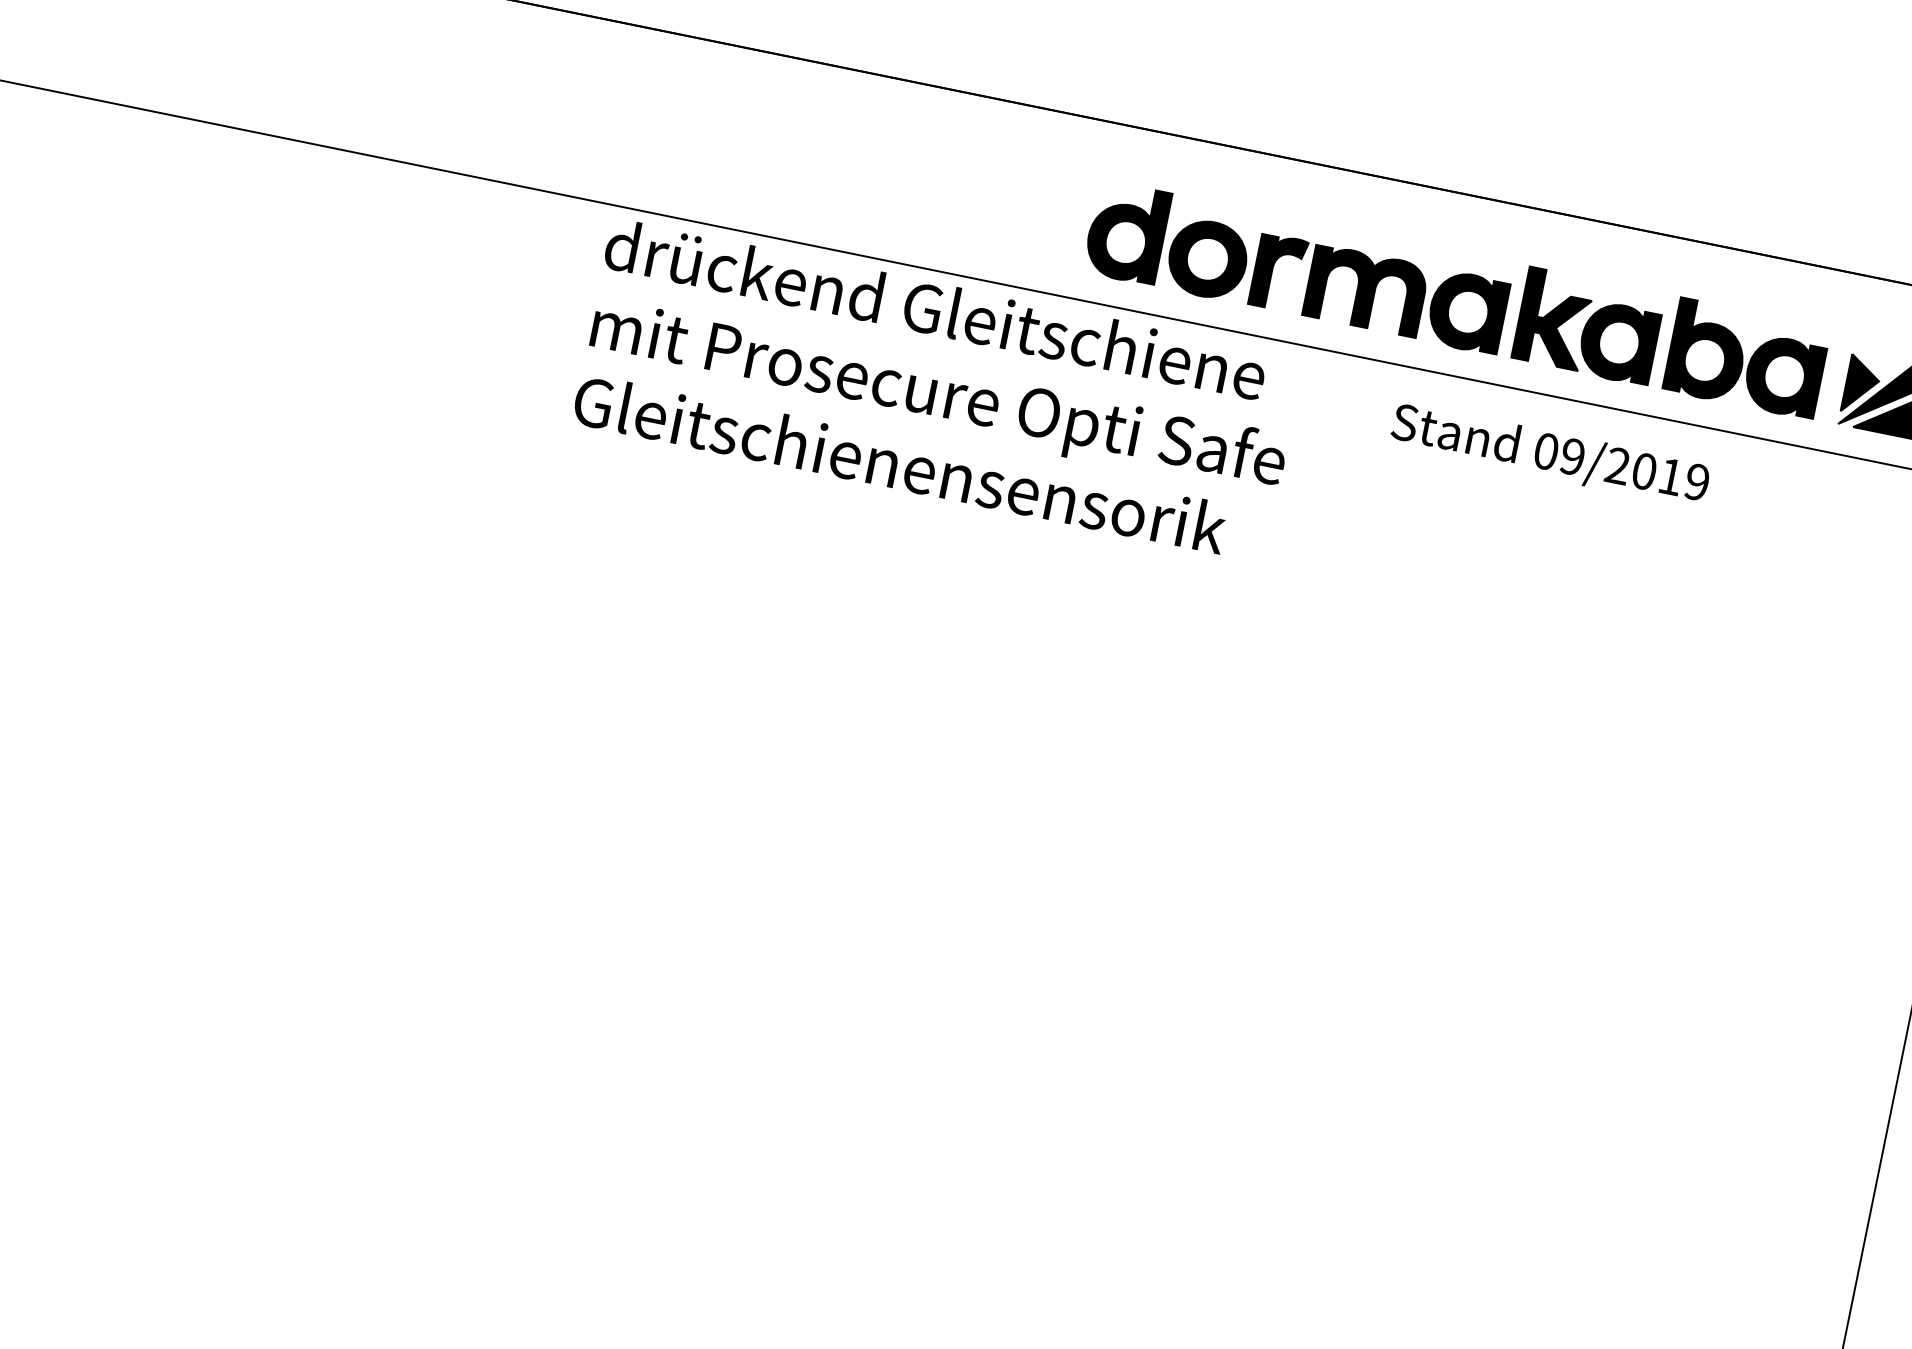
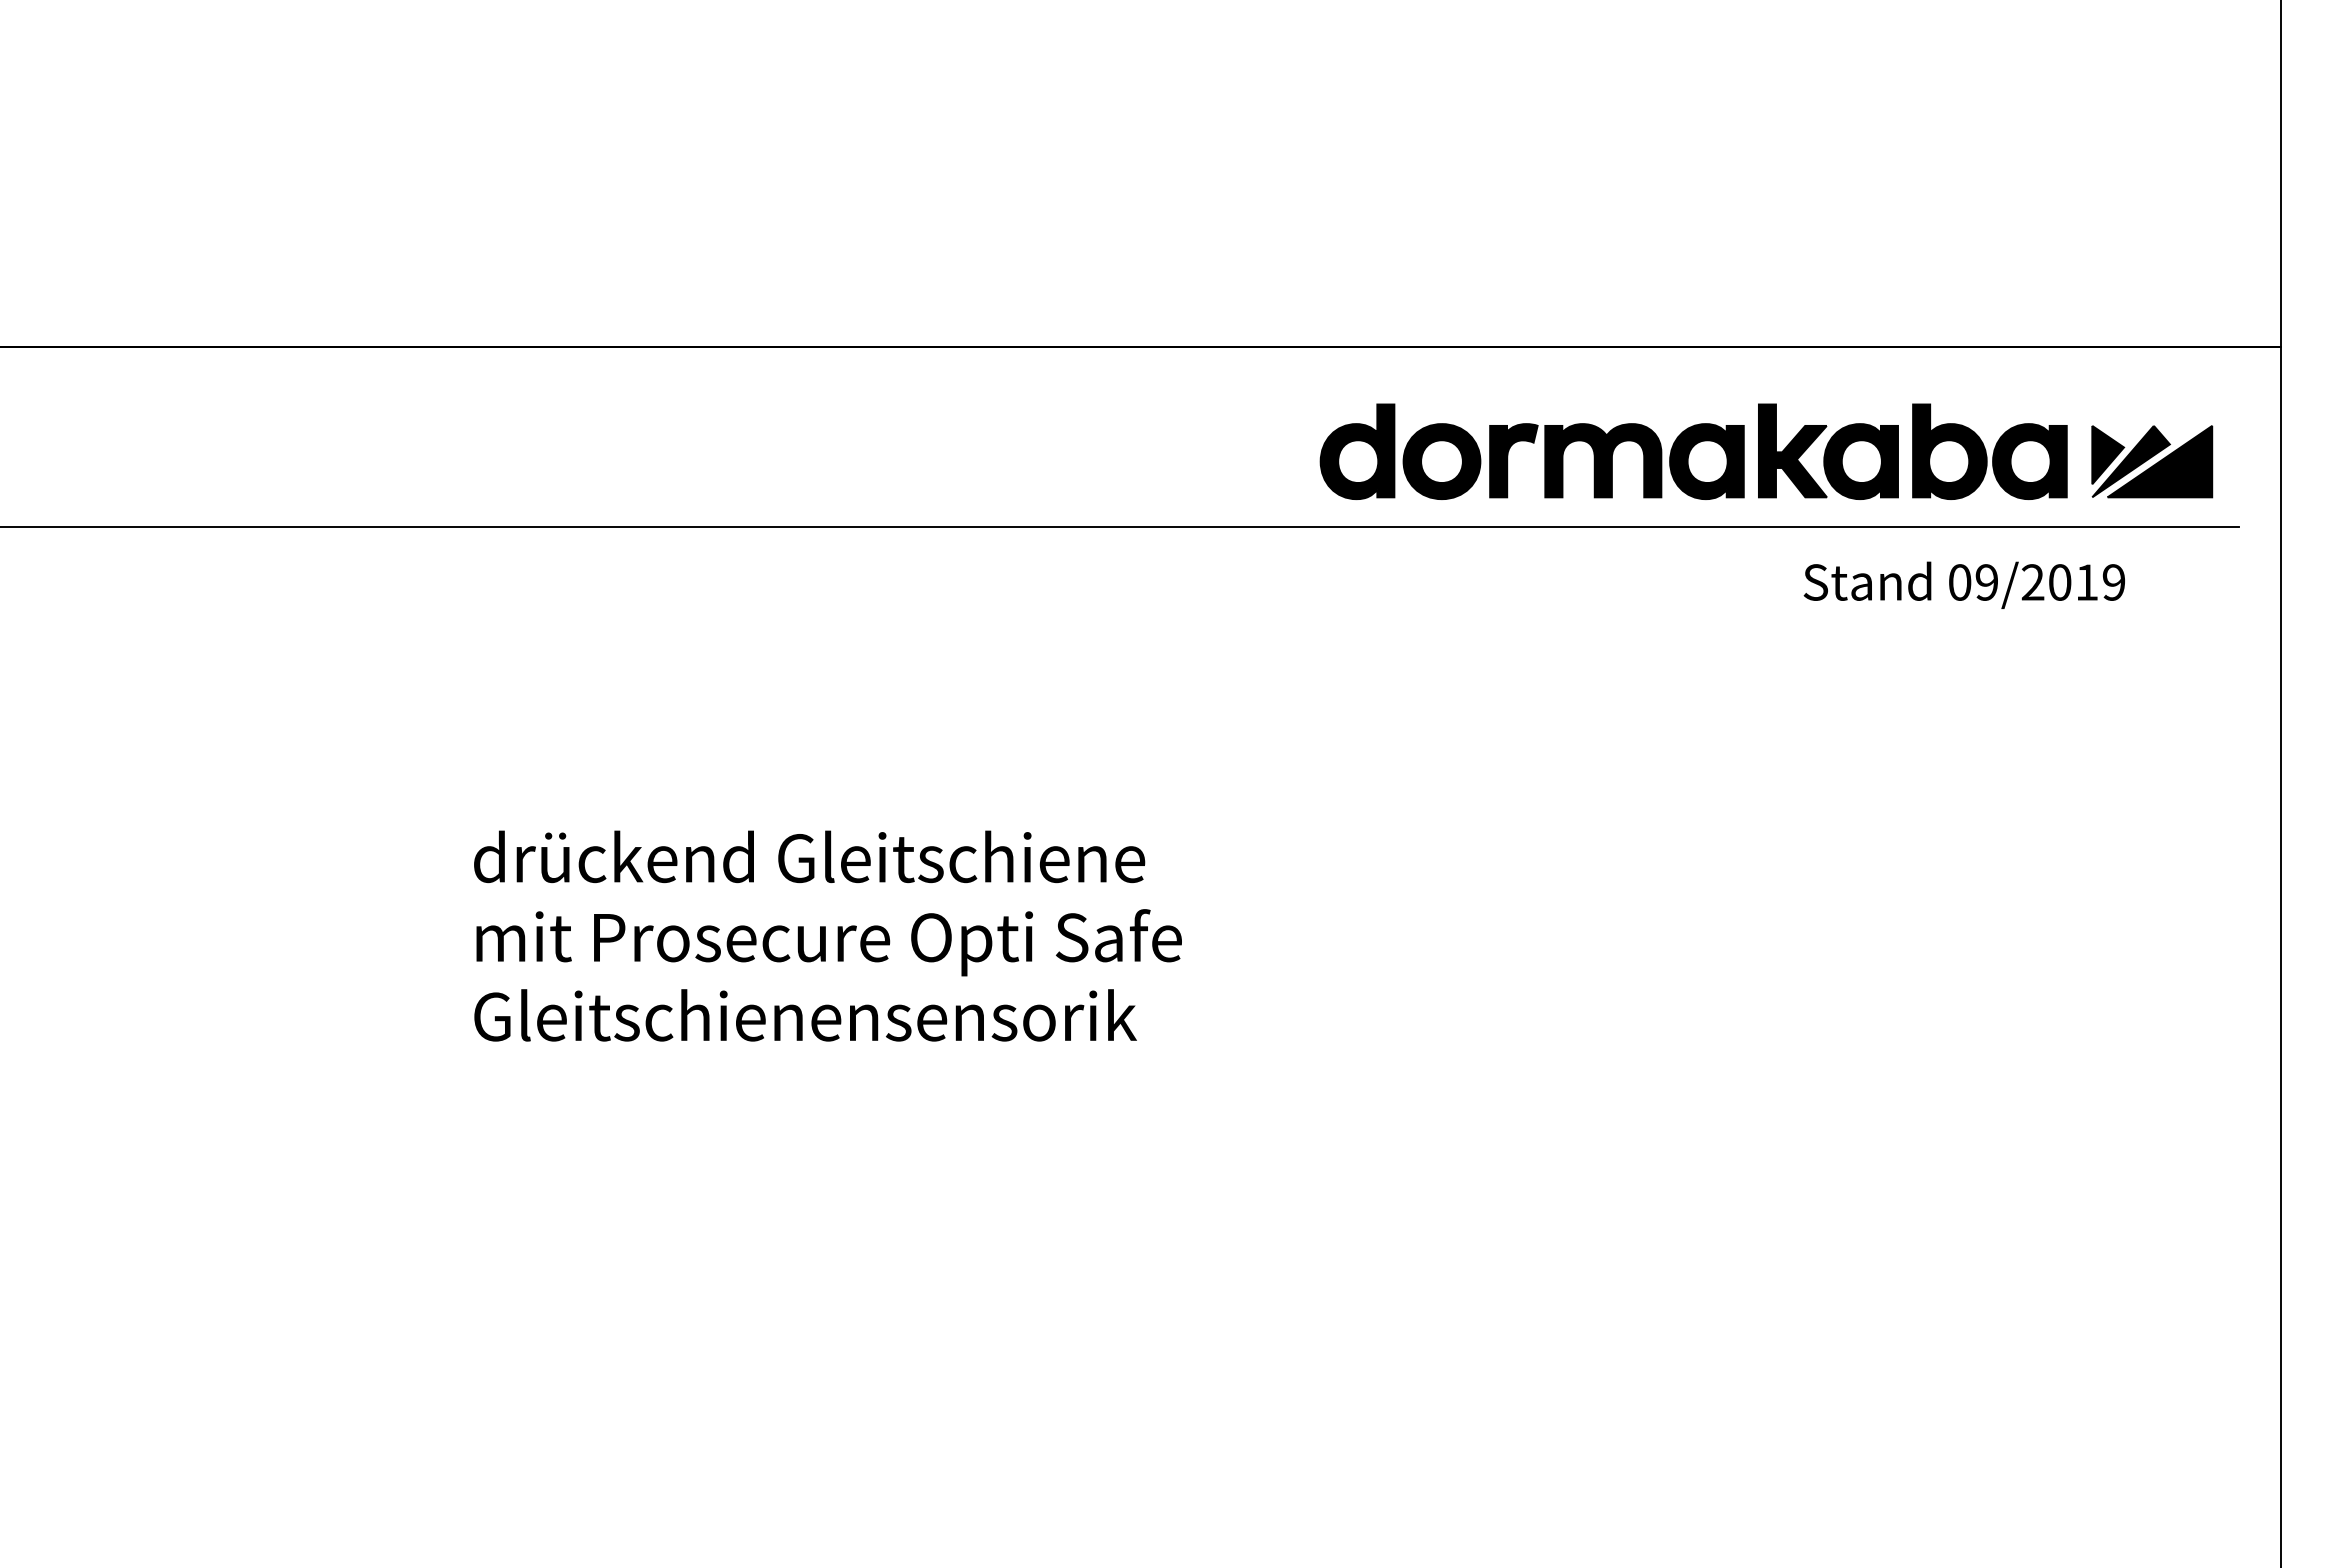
text: (937, 389) -> (827, 935), moved
text: (1549, 454) -> (1963, 584), moved

